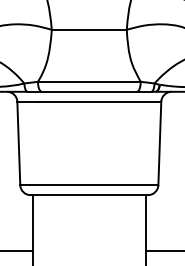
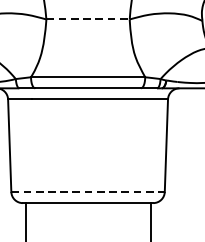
line: (89, 29) -> (88, 19), solid -> dashed
line: (89, 185) -> (88, 192), solid -> dashed

